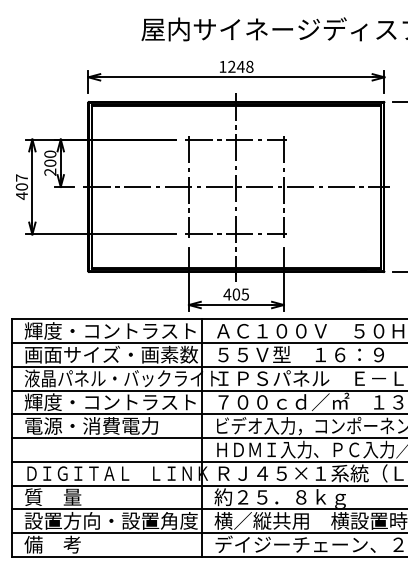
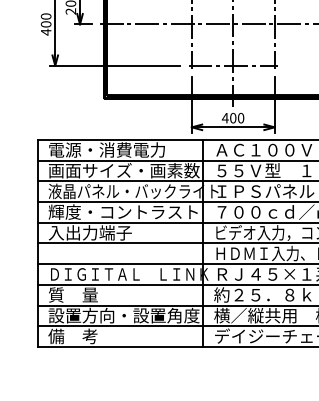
text: (21, 177) -> (45, 16), 407 -> 400
text: (245, 294) -> (241, 118), 405 -> 400
text: (109, 330) -> (122, 149), 輝度・コントラスト -> 電源・消費電力
text: (91, 425) -> (106, 232), 電源・消費電力 -> 入出力端子

